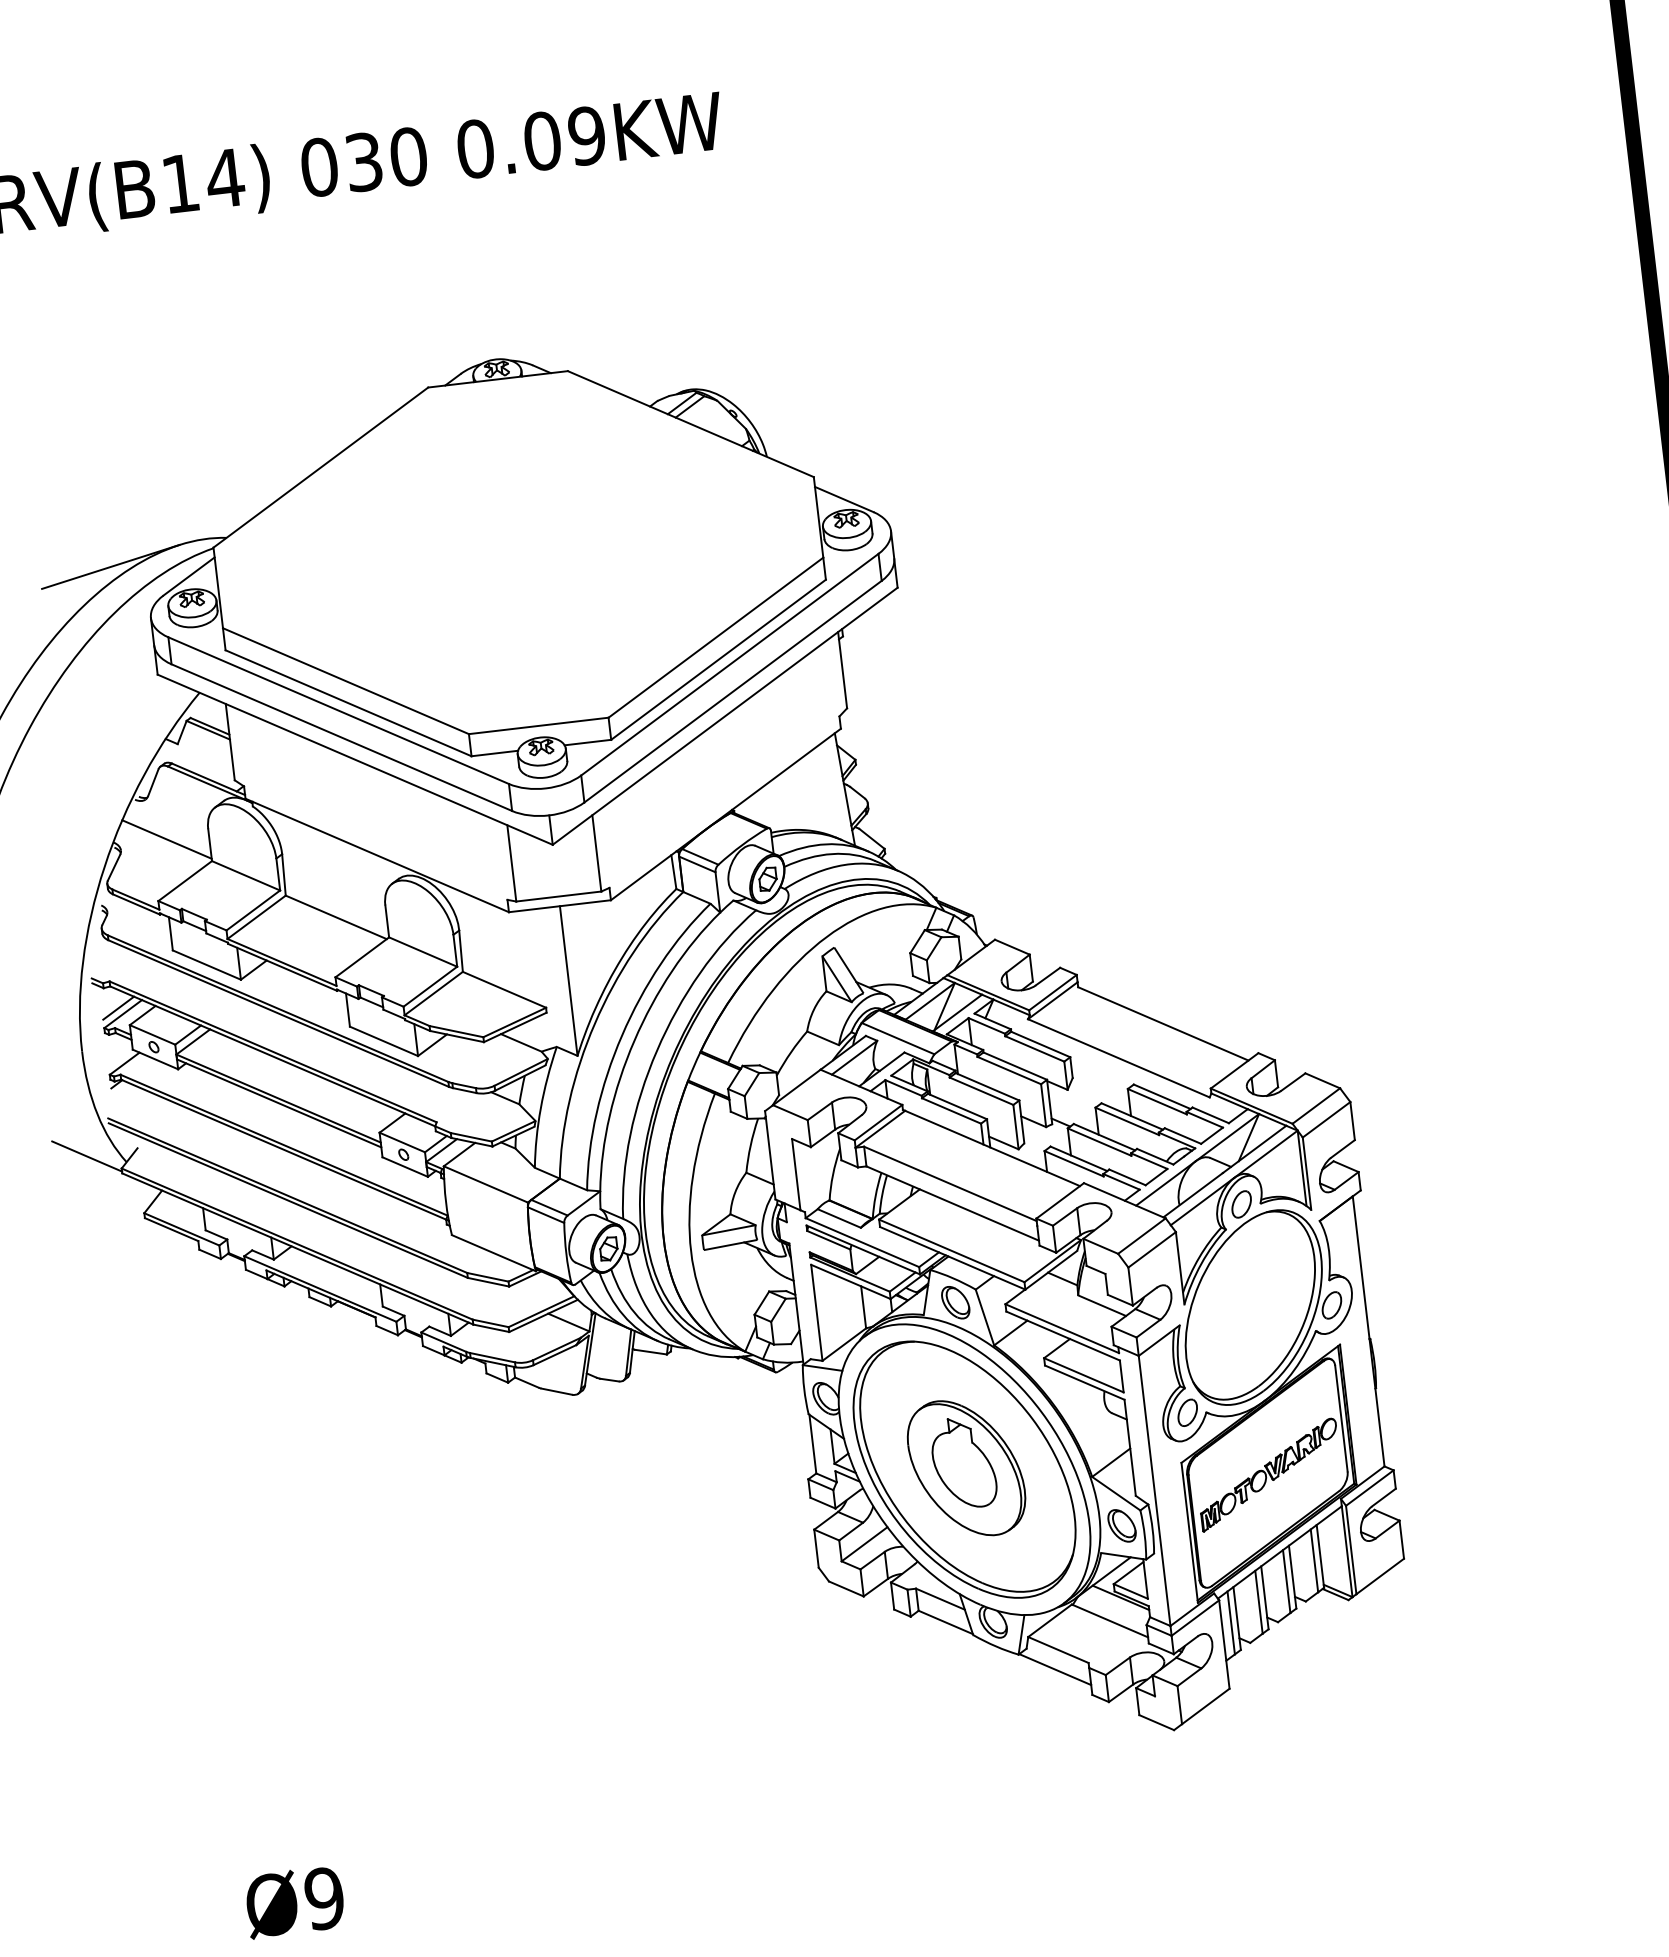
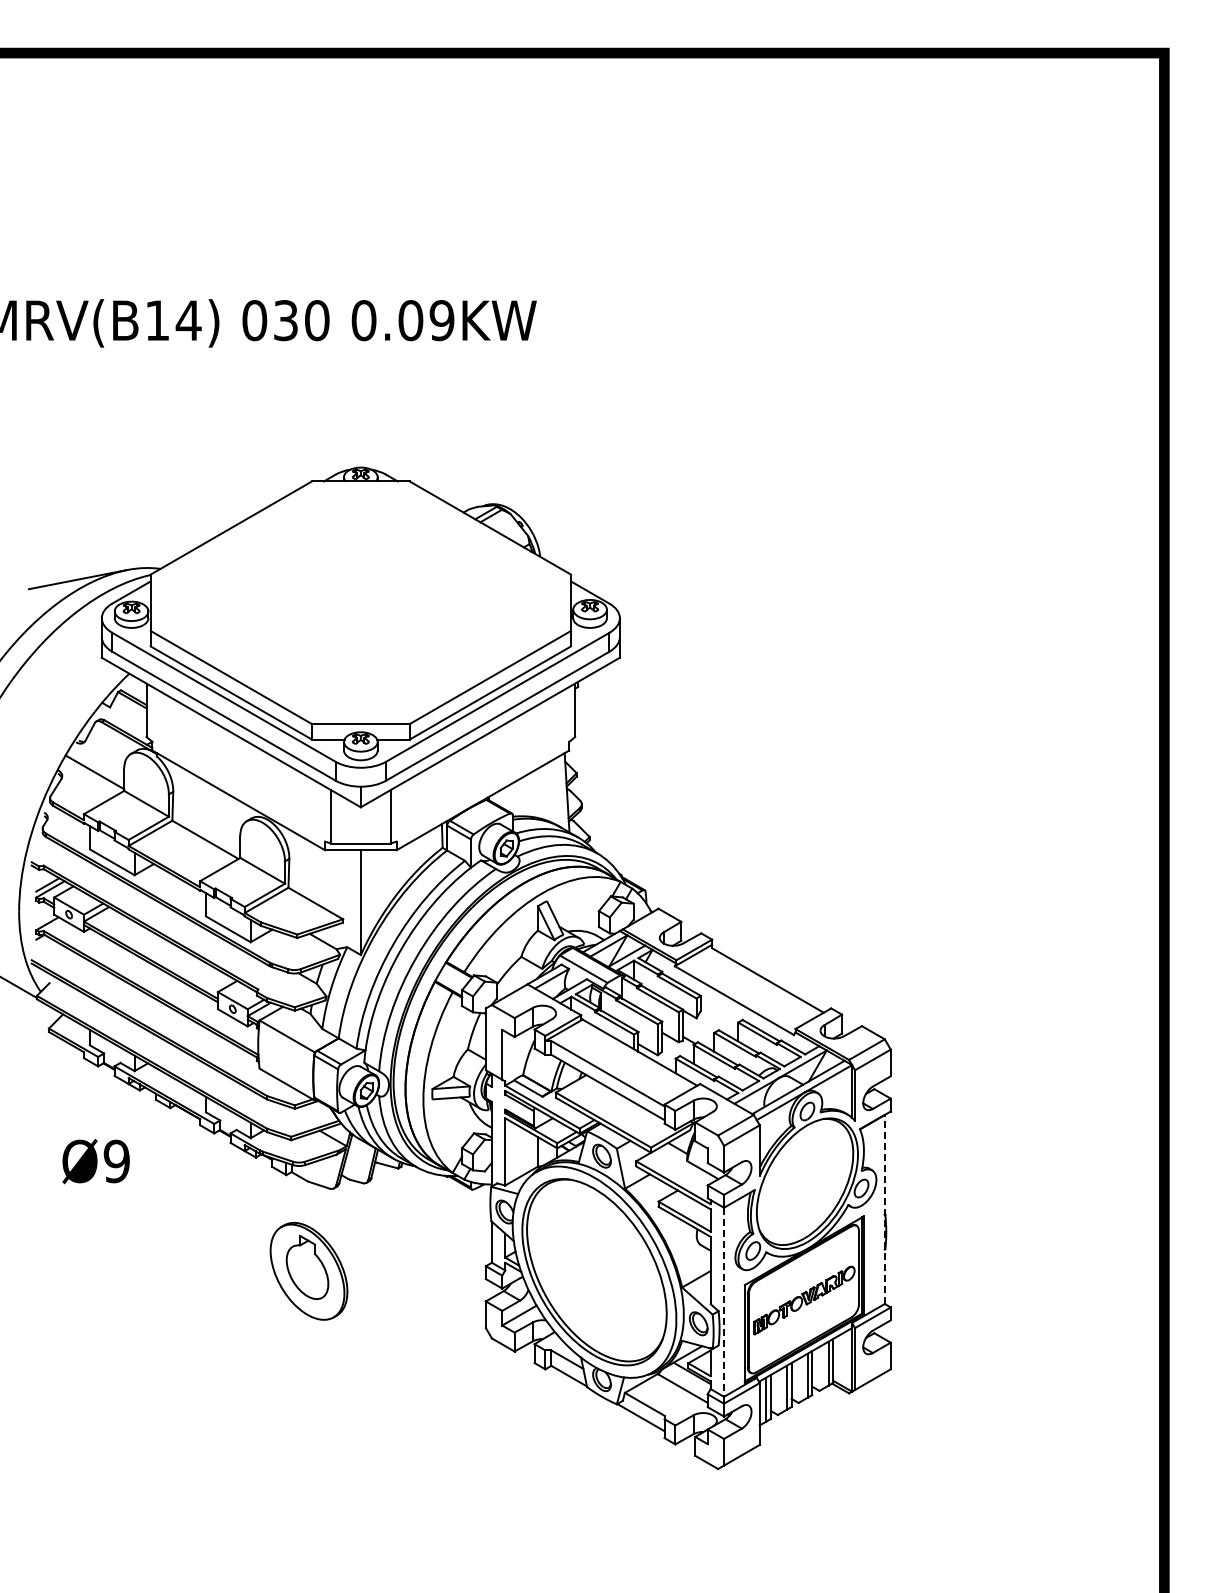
line: (1368, 1331) -> (884, 1209), solid -> dashed
part: (965, 1468) -> (308, 1271), moved
line: (1155, 1491) -> (724, 1302), solid -> dashed
text: (294, 1902) -> (95, 1161), moved

